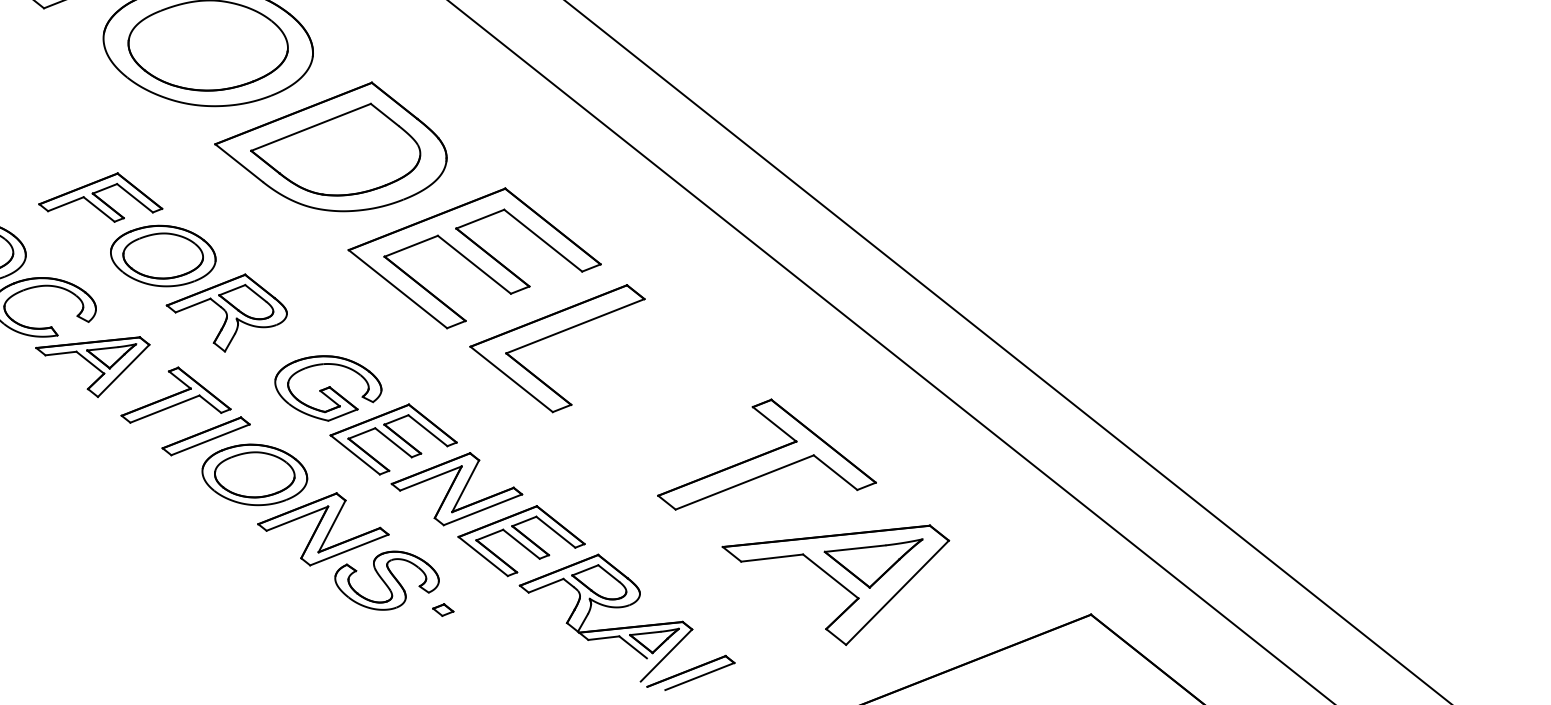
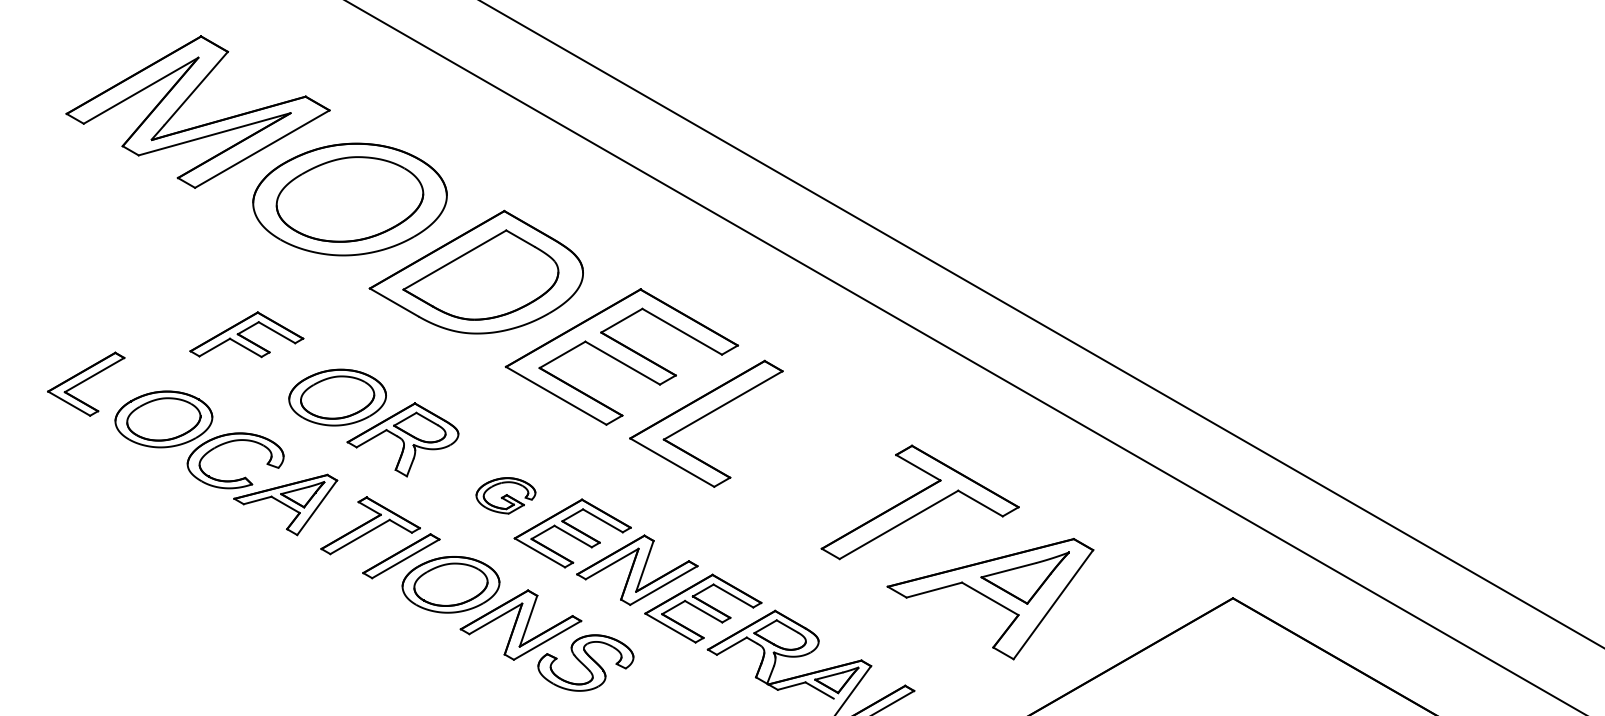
part: (102, 195) -> (246, 334), moved
part: (327, 387) -> (505, 495), size x0.6
part: (442, 608) -> (640, 681), removed

